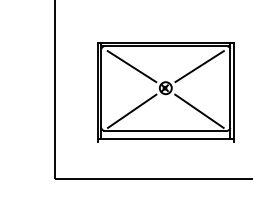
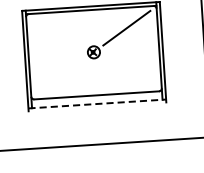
line: (131, 66) -> (57, 32), removed
line: (131, 110) -> (60, 77), removed
line: (199, 110) -> (129, 72), removed
line: (165, 139) -> (96, 104), solid -> dashed

